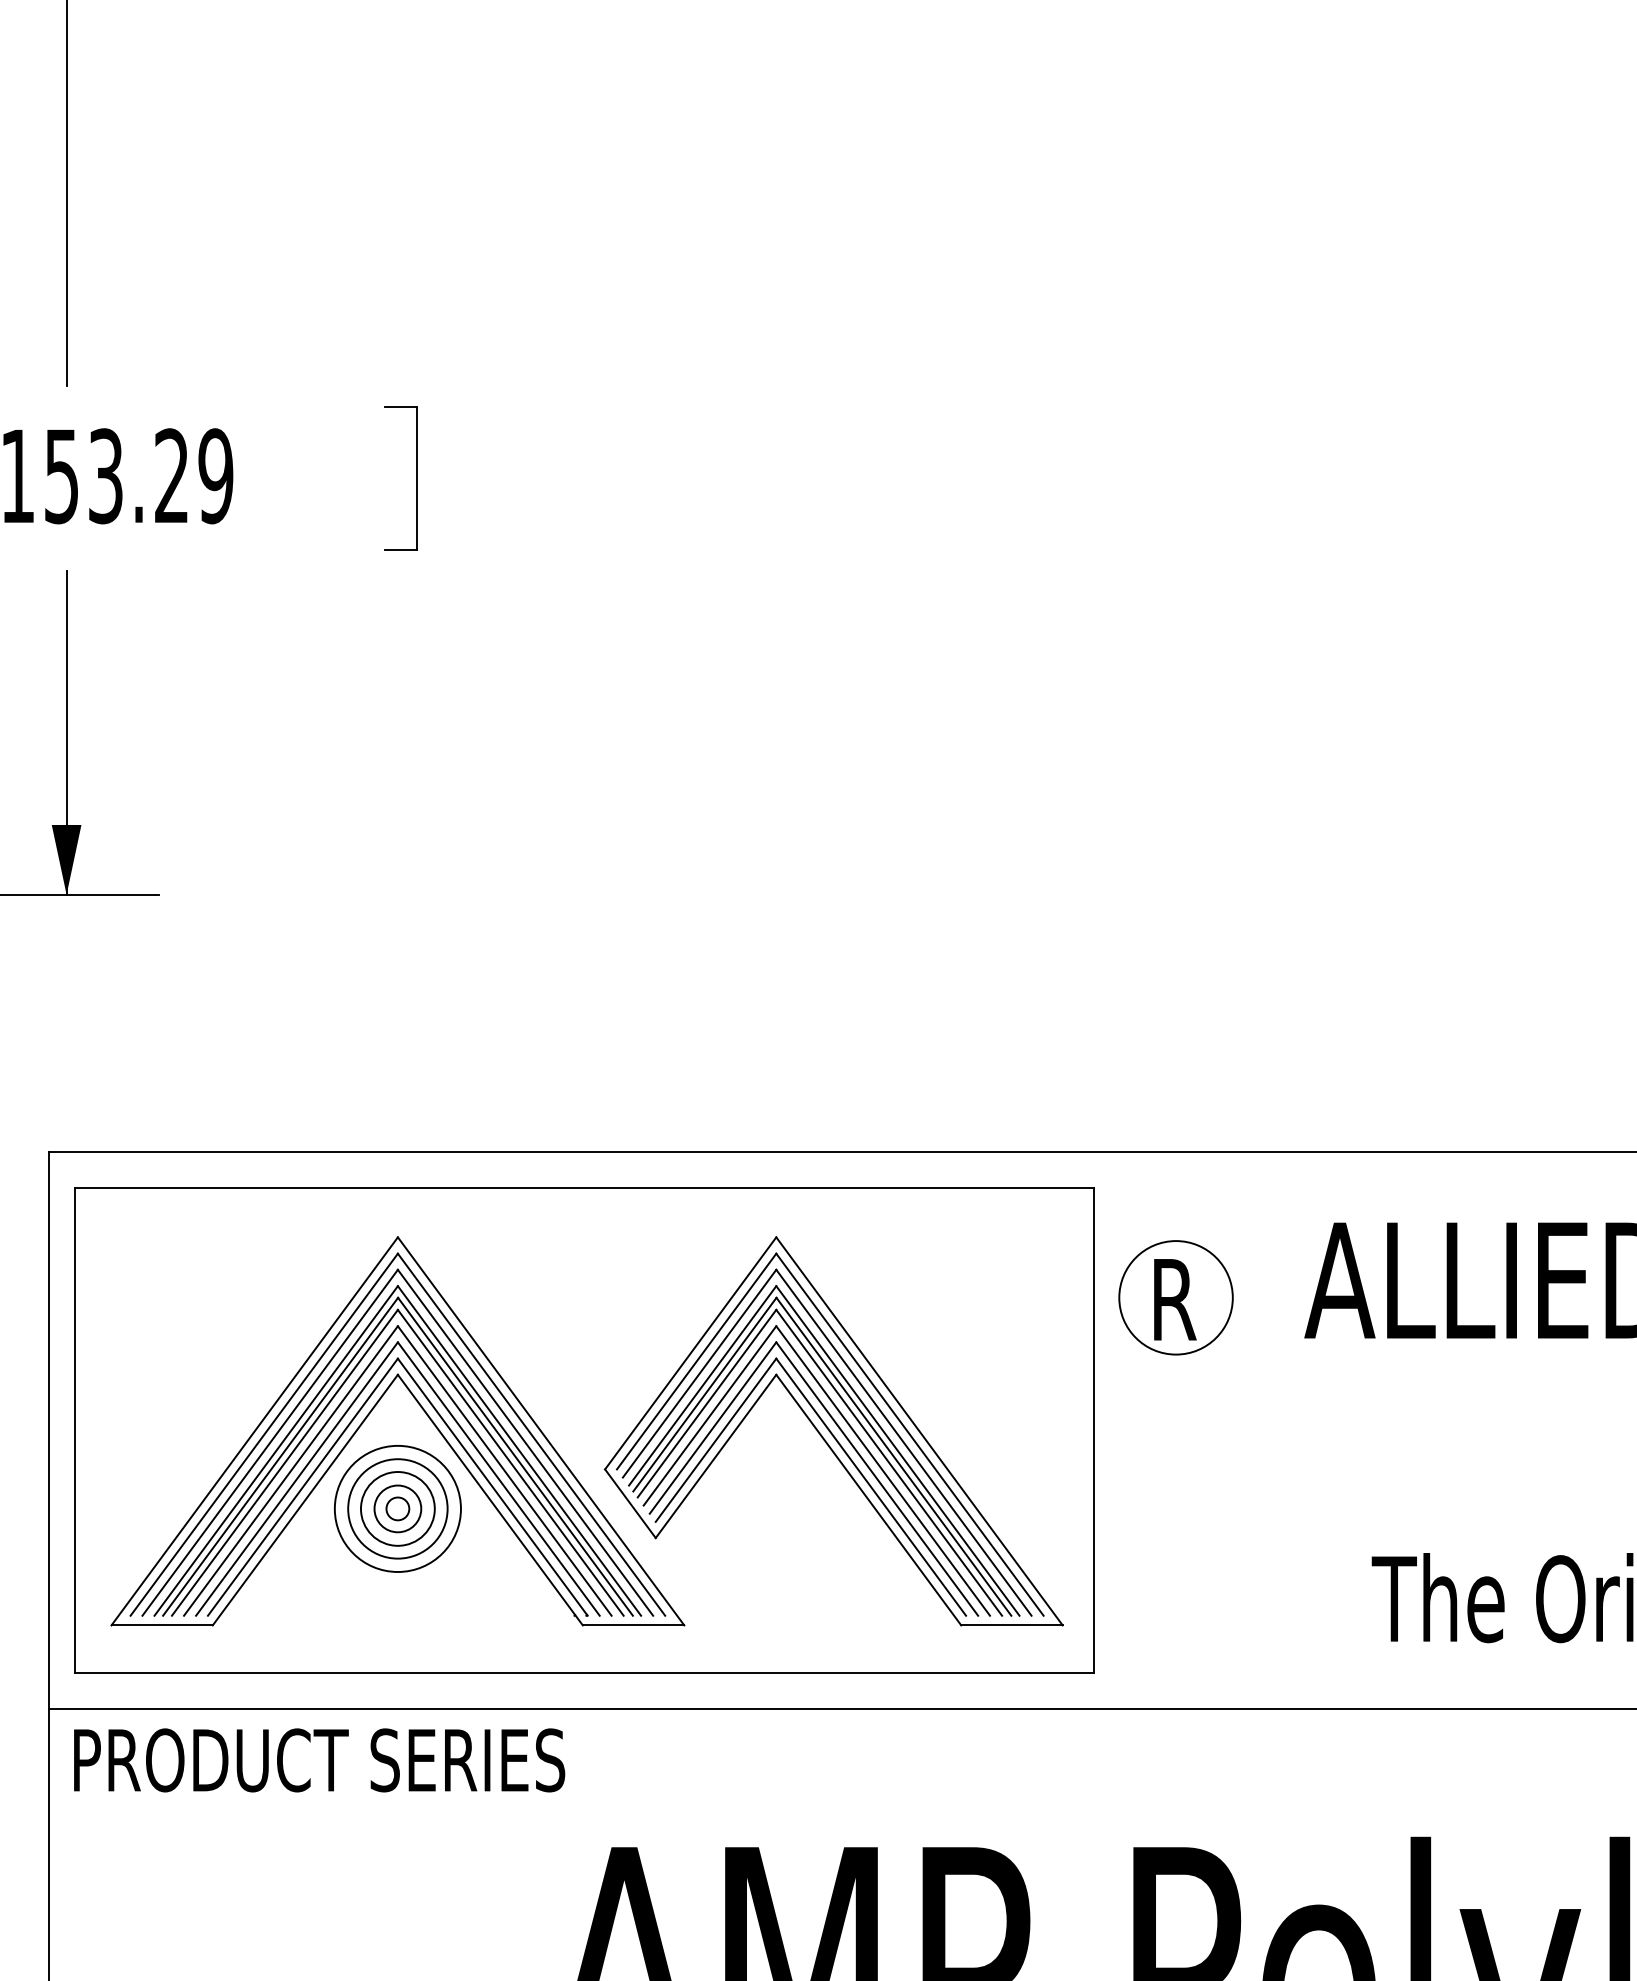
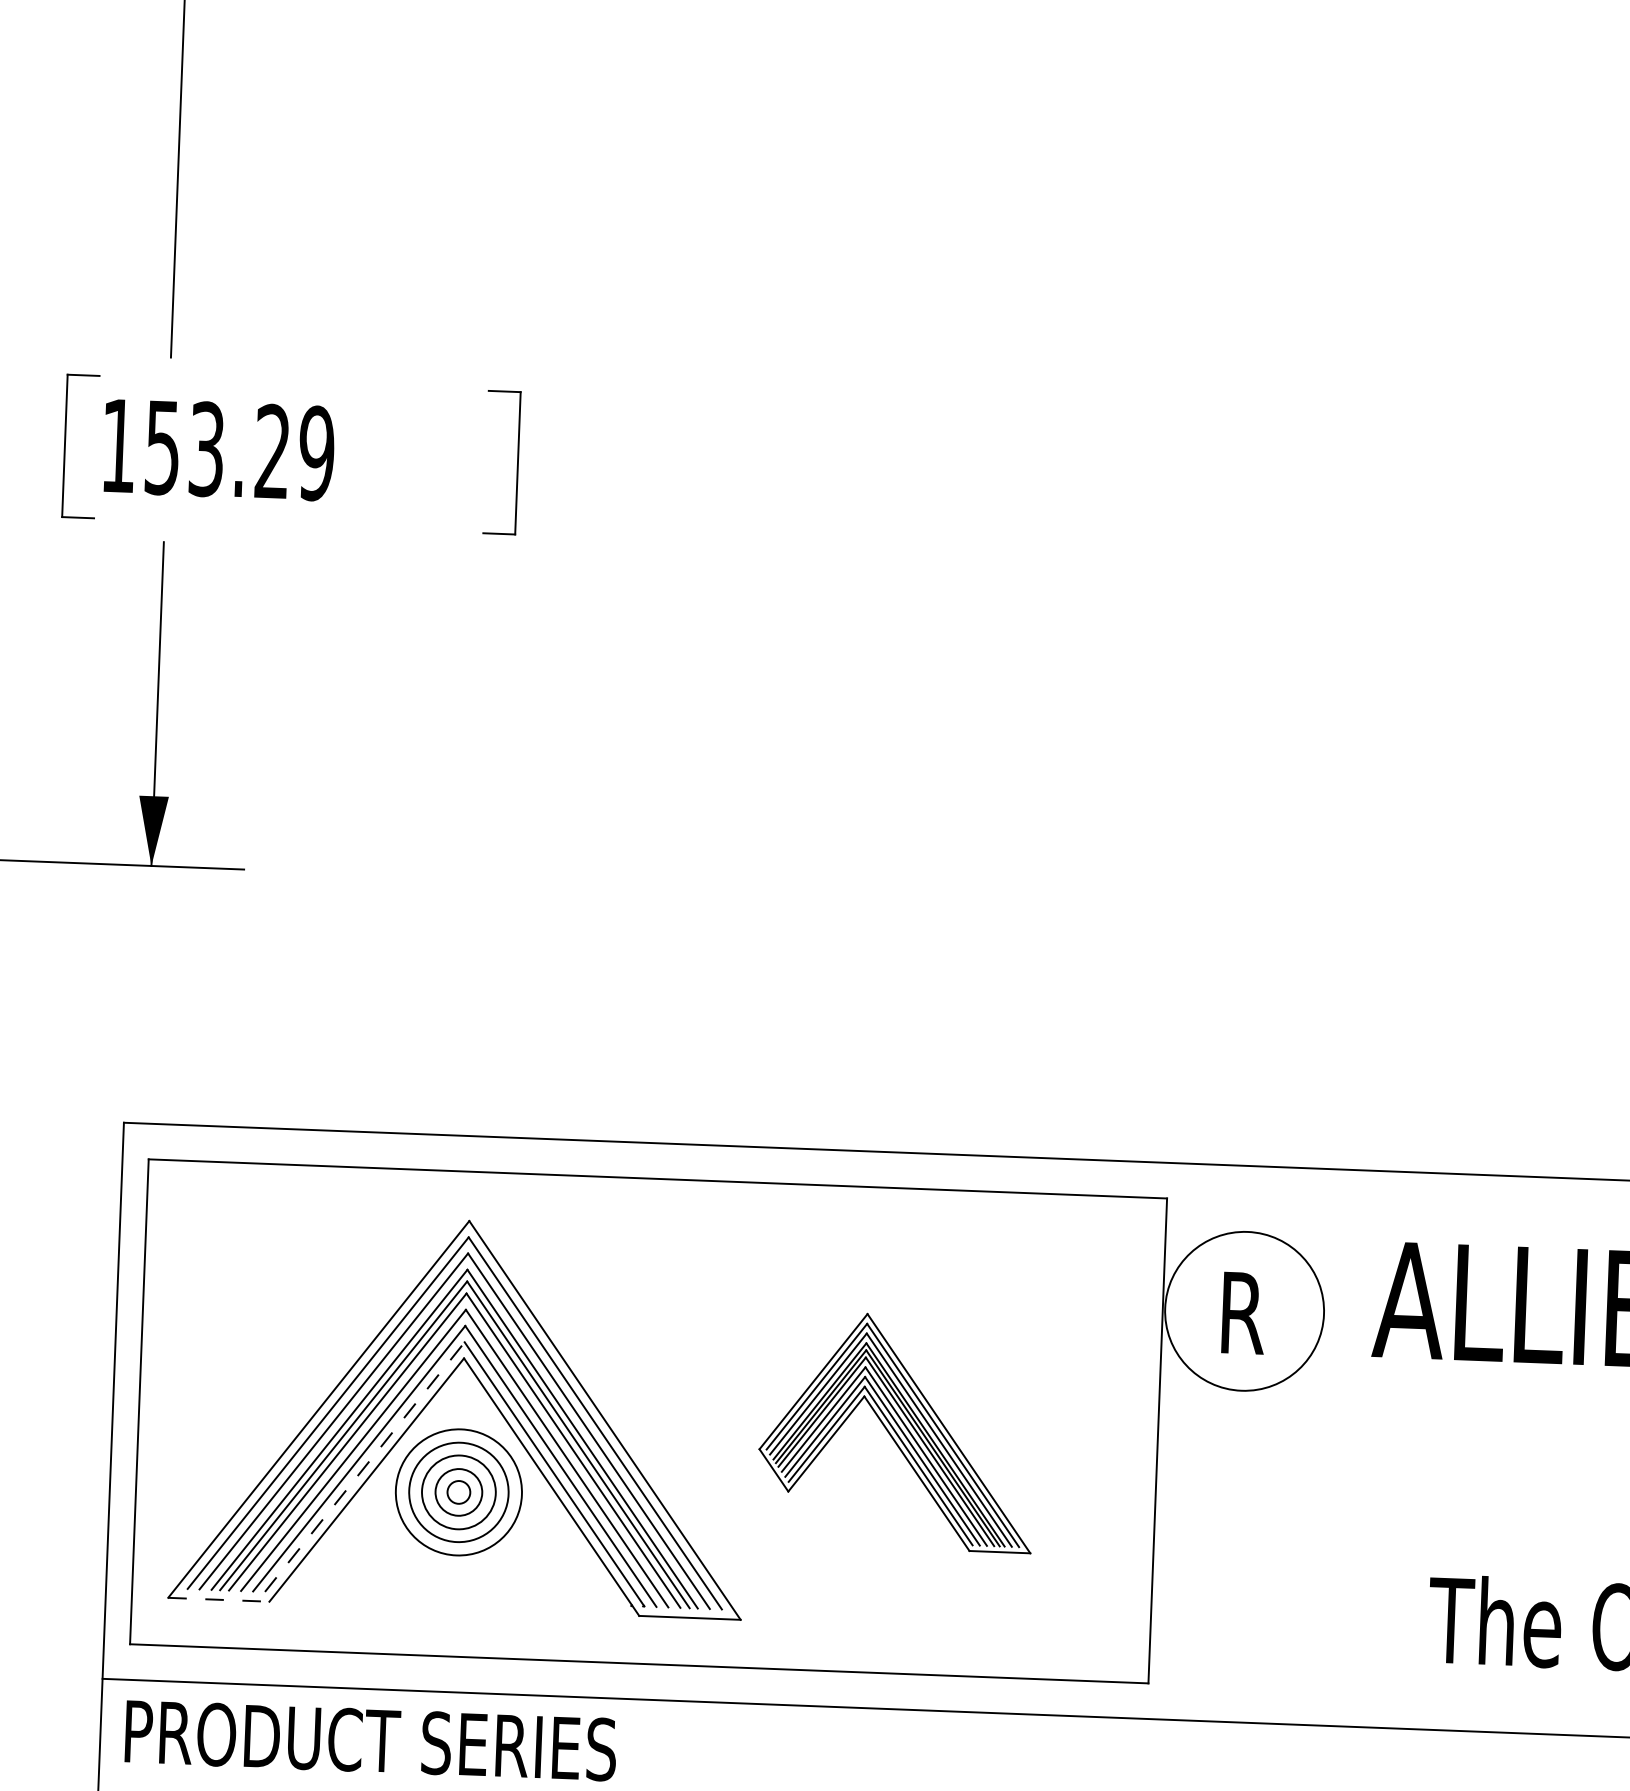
circle: (1175, 1297) -> (1244, 1311), size x1.4
part: (833, 1431) -> (897, 1431), size x0.6
line: (302, 1487) -> (364, 1467), solid -> dashed
line: (162, 1625) -> (219, 1599), solid -> dashed

